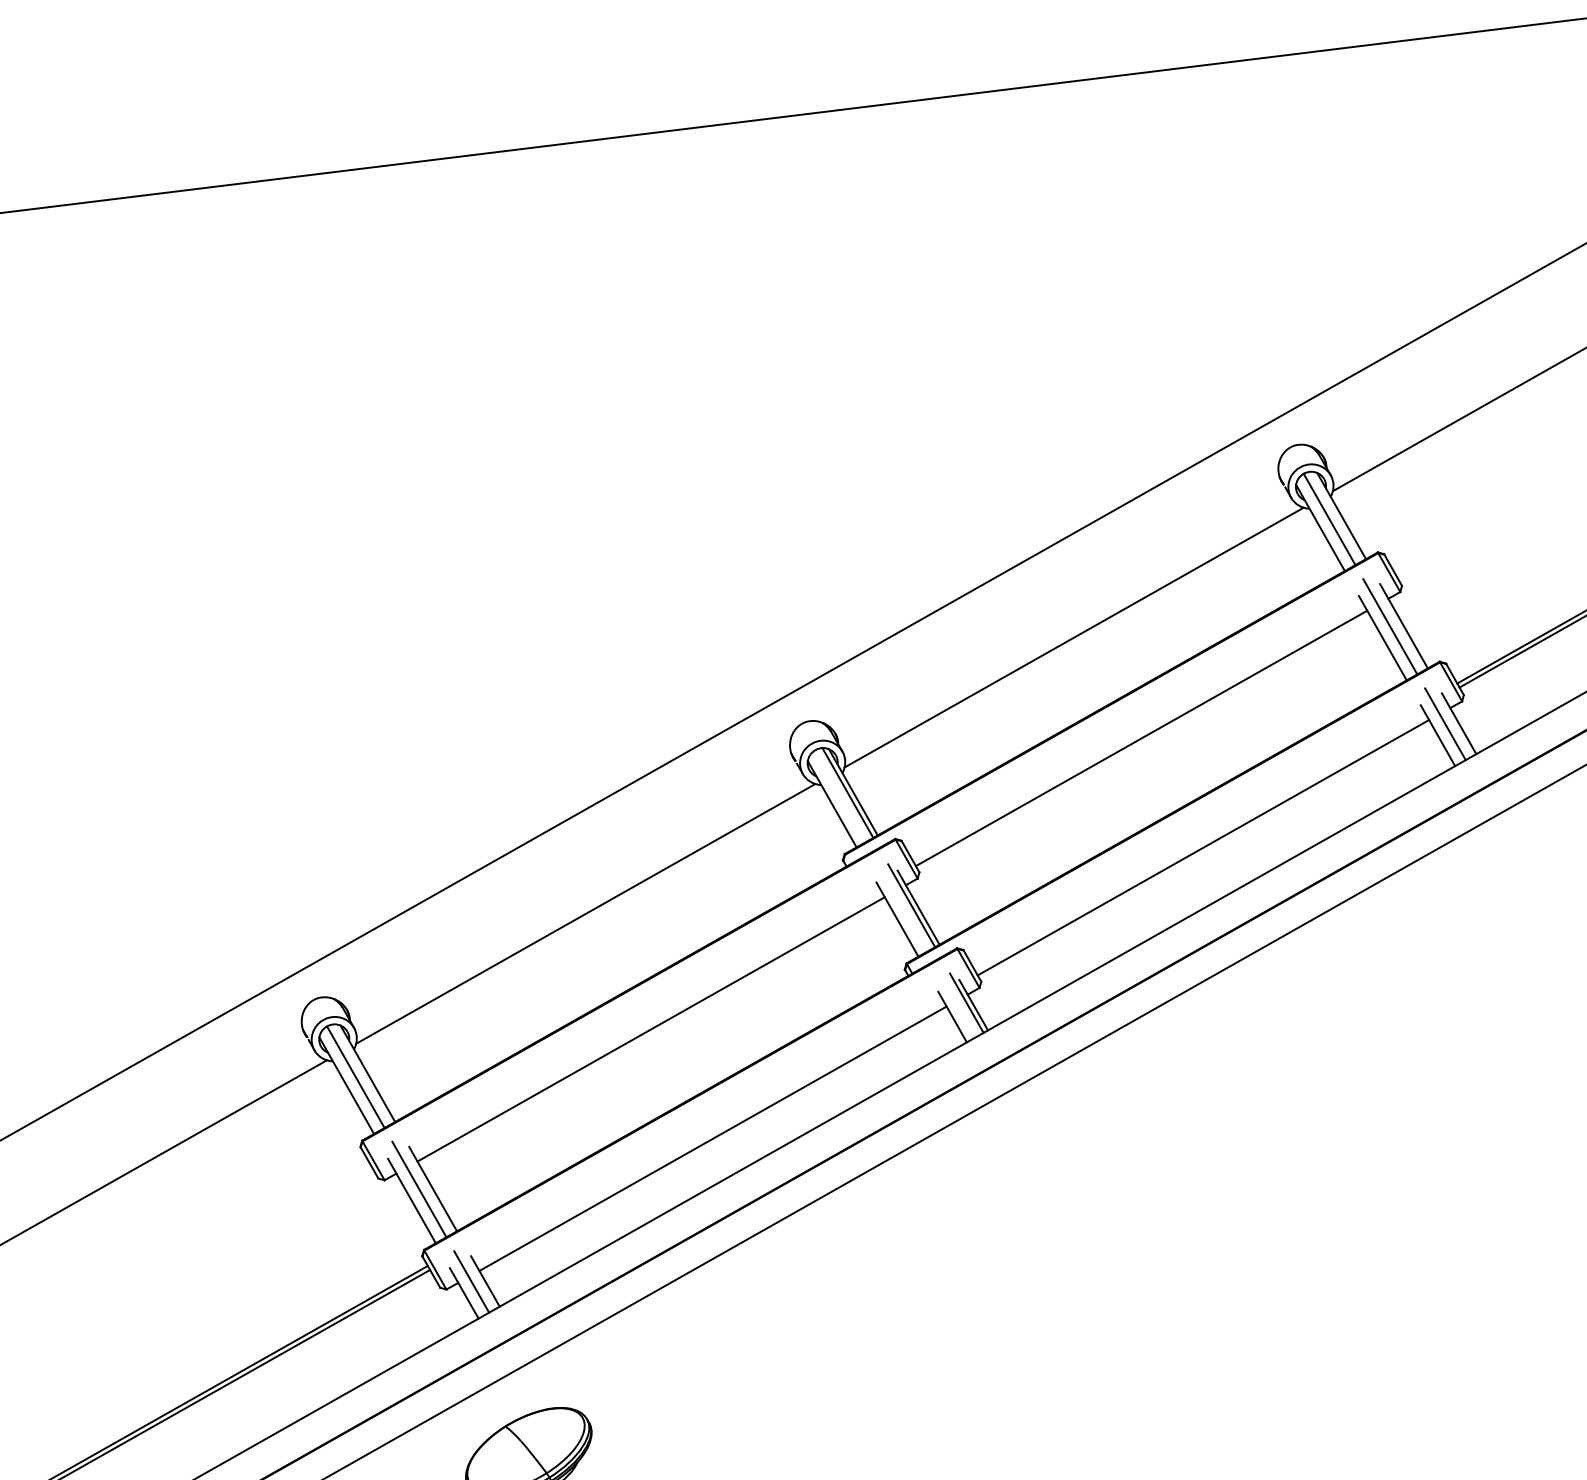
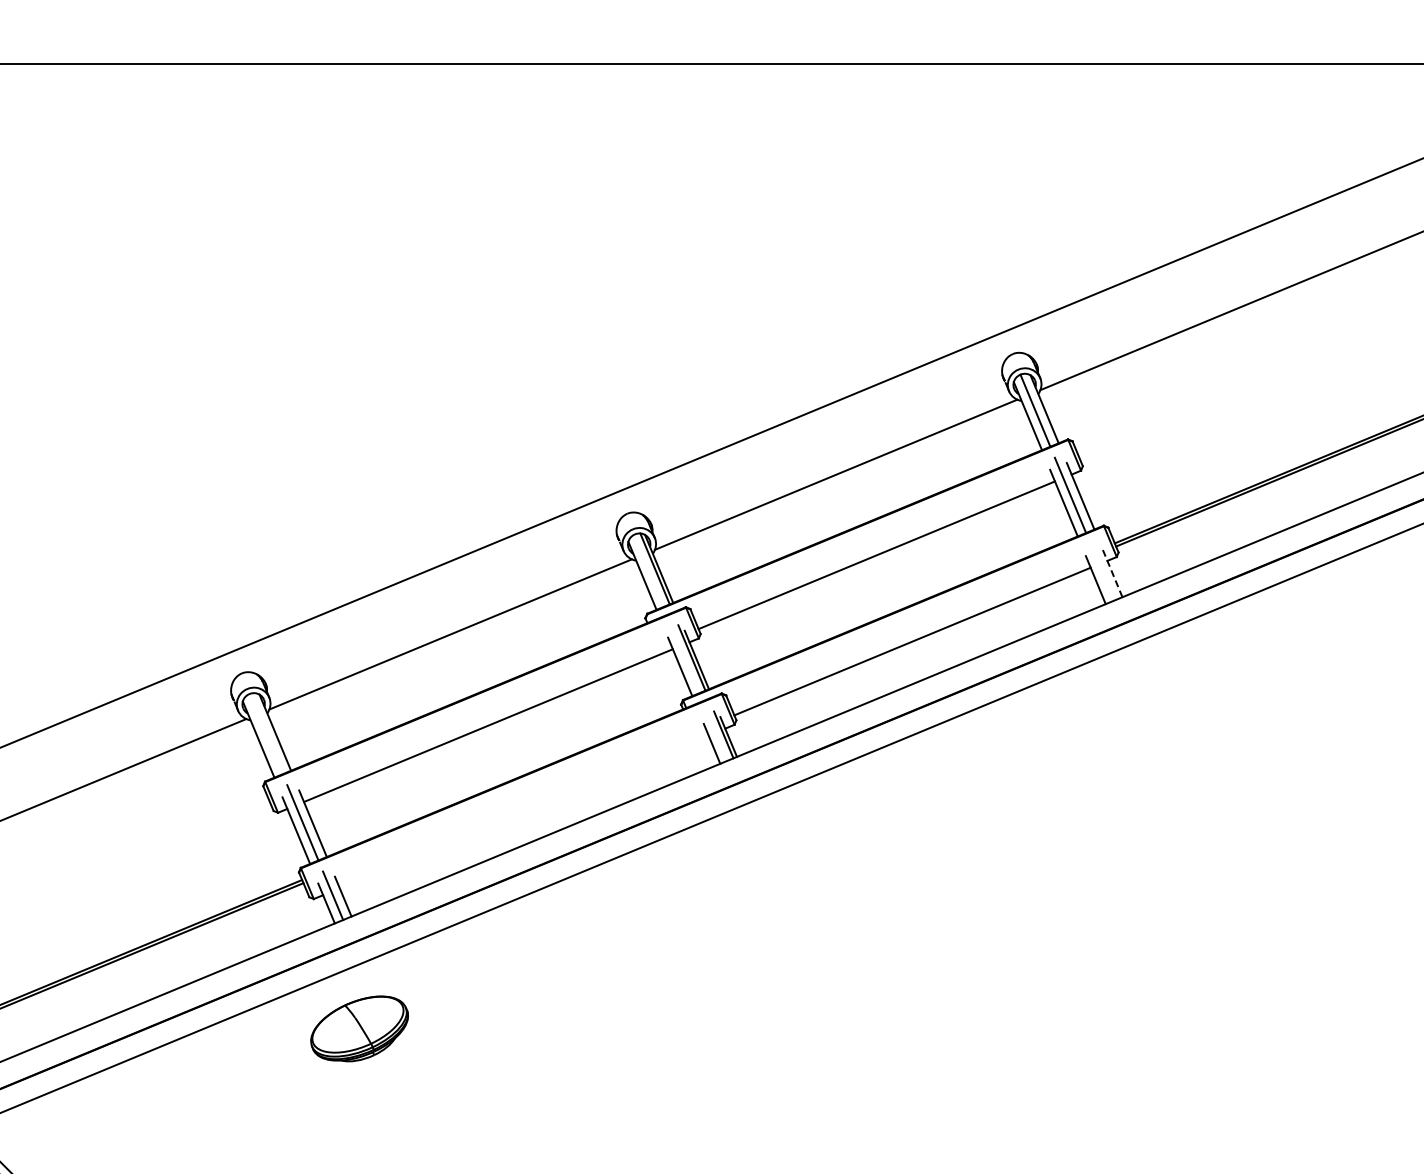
line: (1445, 724) -> (1102, 572), removed
line: (1459, 724) -> (1112, 573), solid -> dashed
line: (355, 1077) -> (265, 734), removed
line: (712, 1138) -> (523, 811), removed

